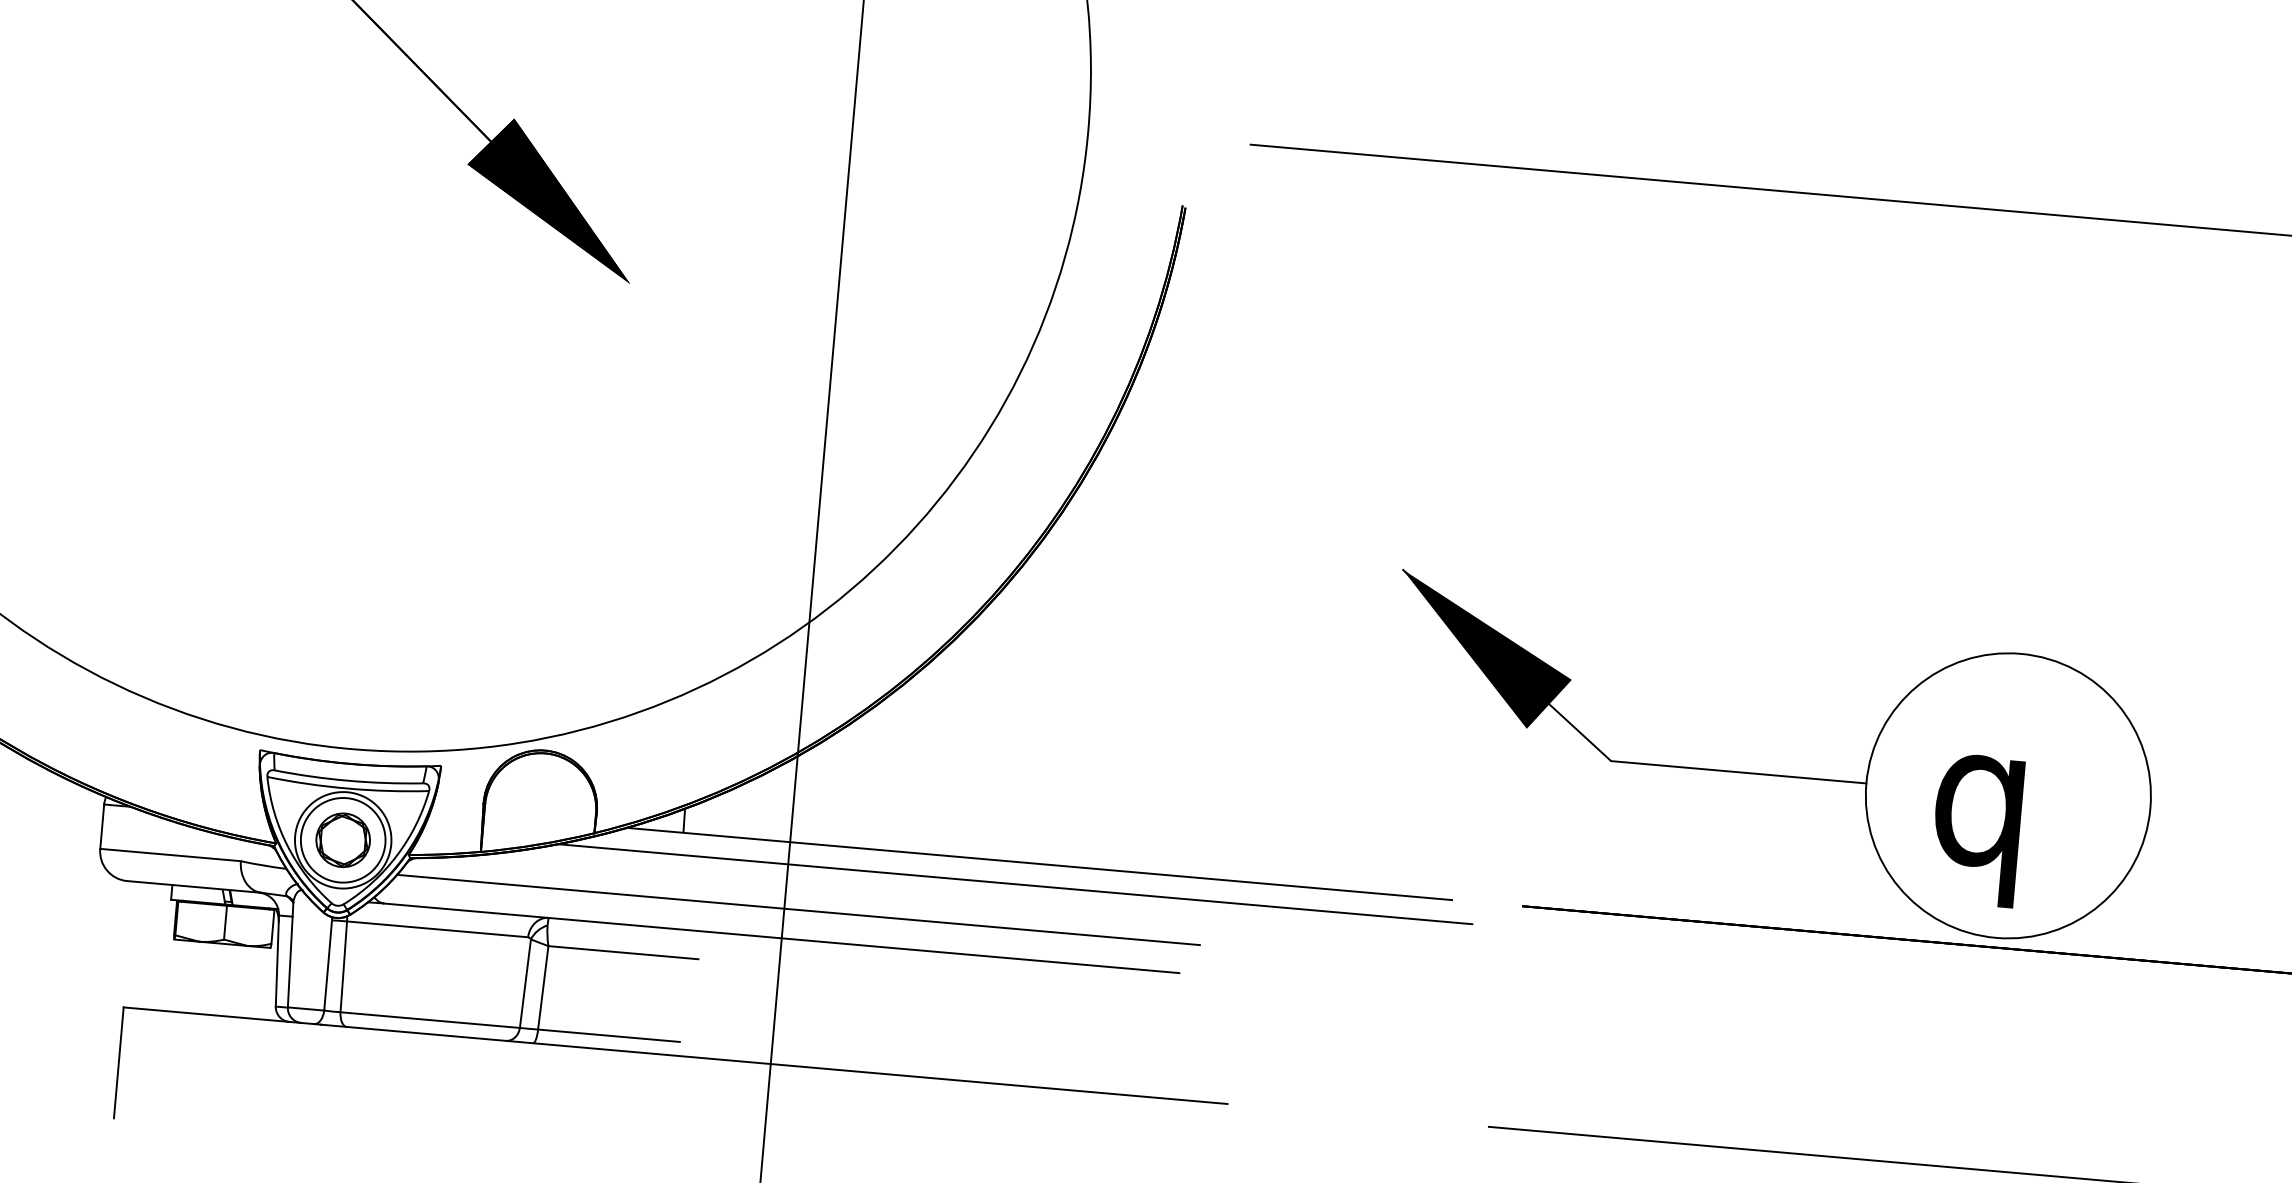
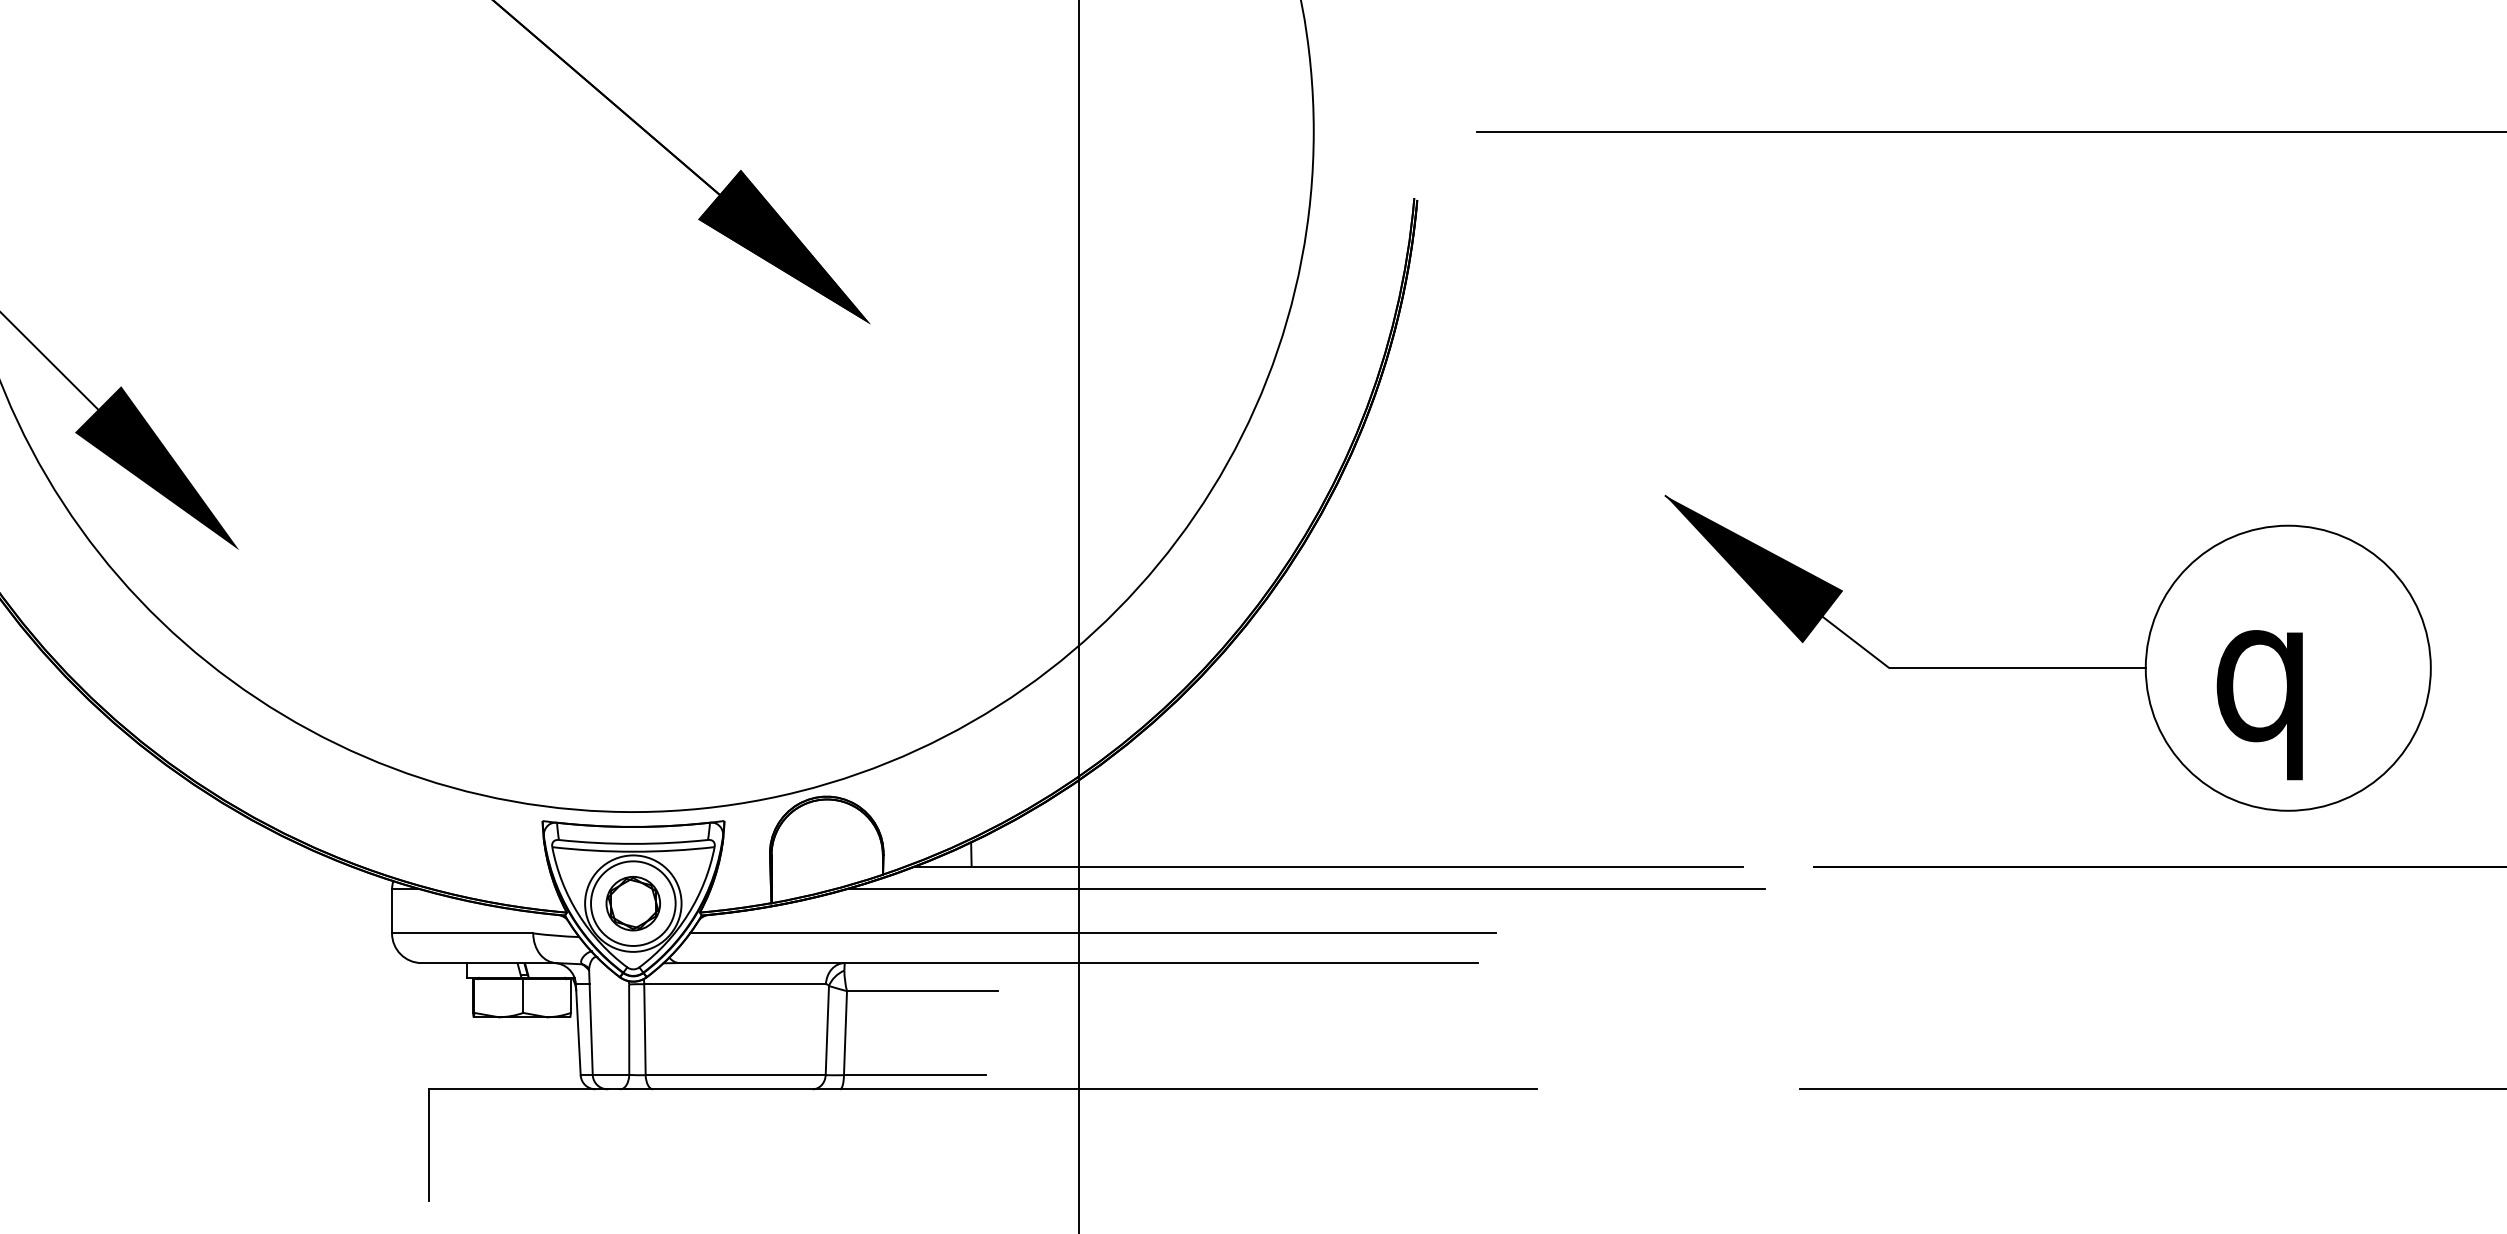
part: (1768, 774) -> (2047, 667), moved

